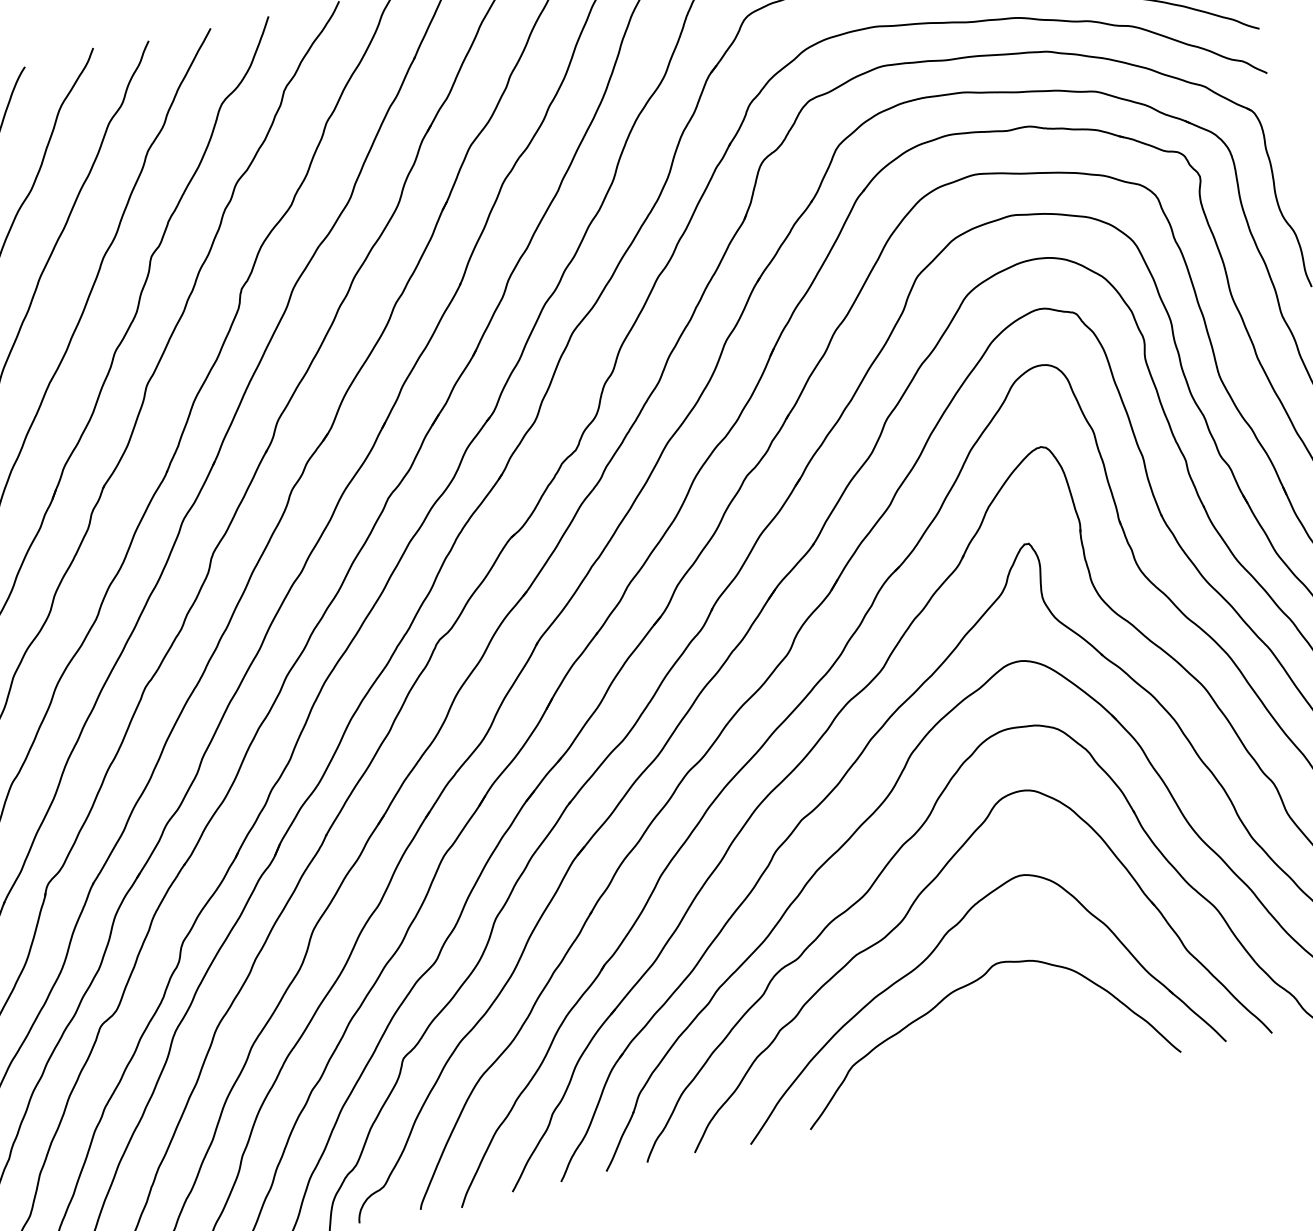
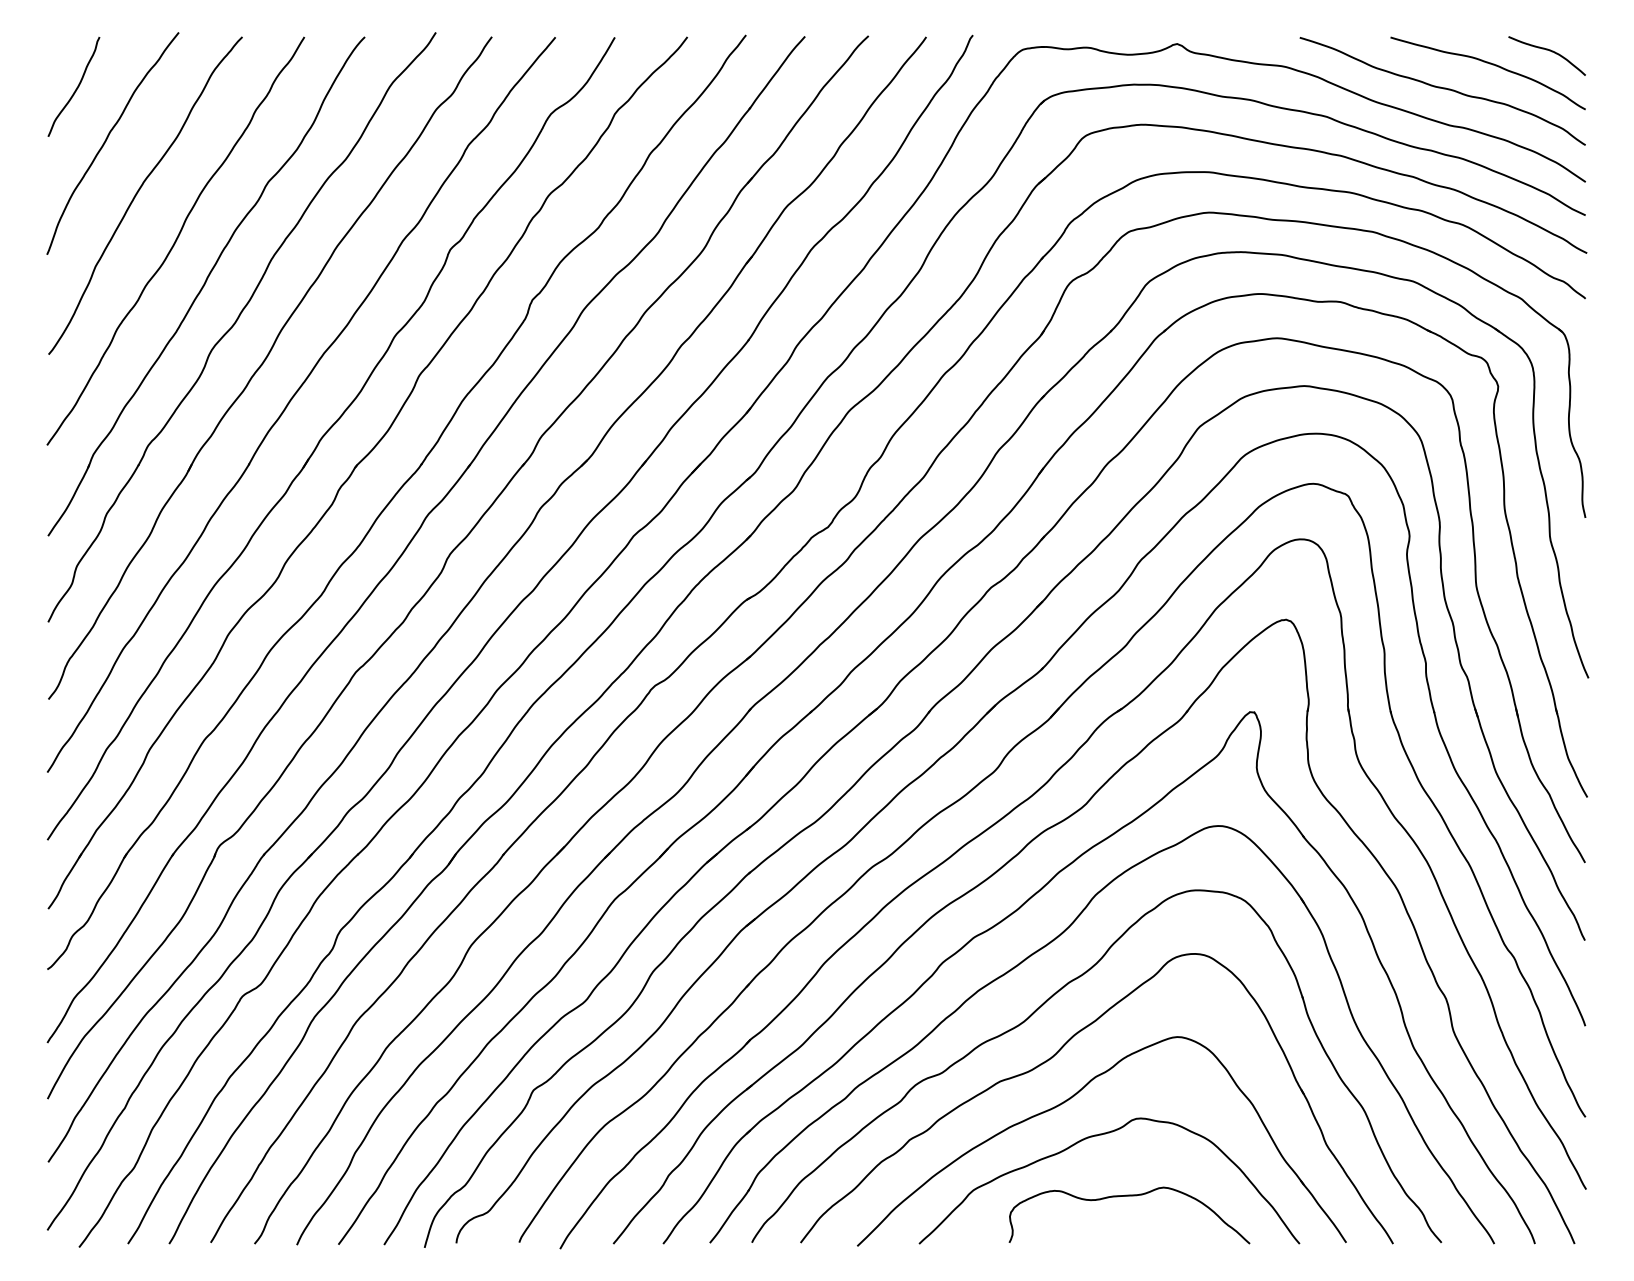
curve: (1005, 1040) -> (1129, 1196), added

